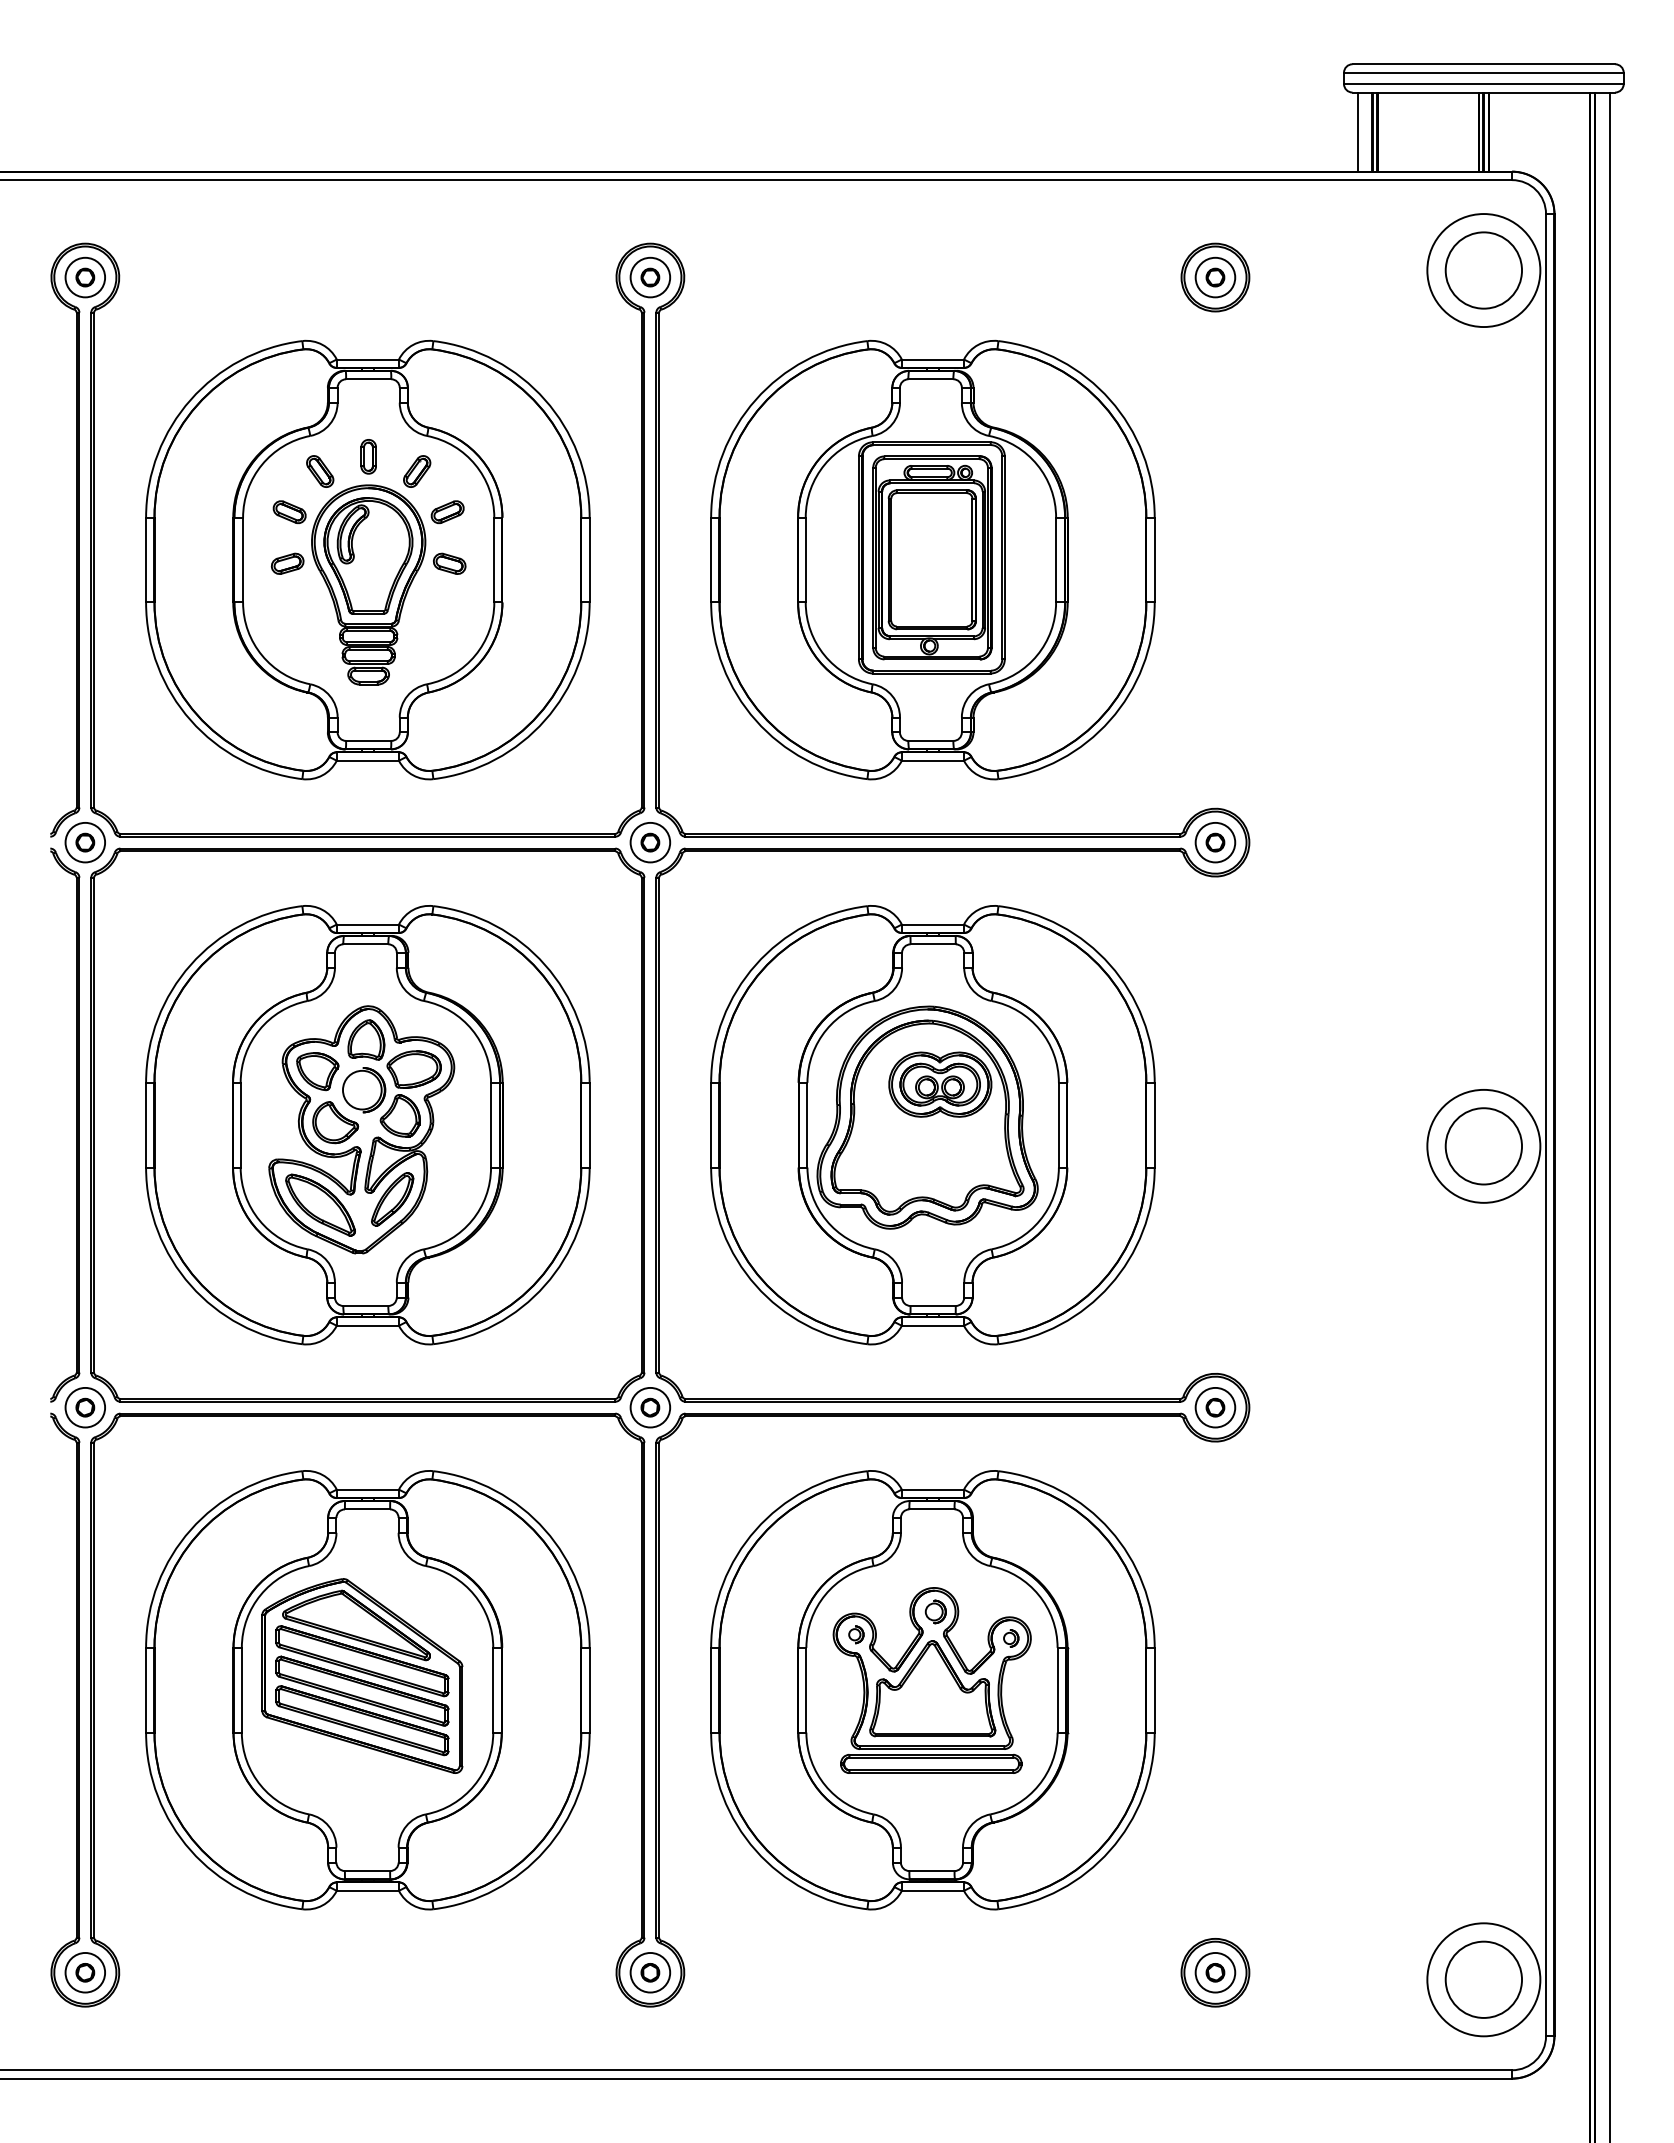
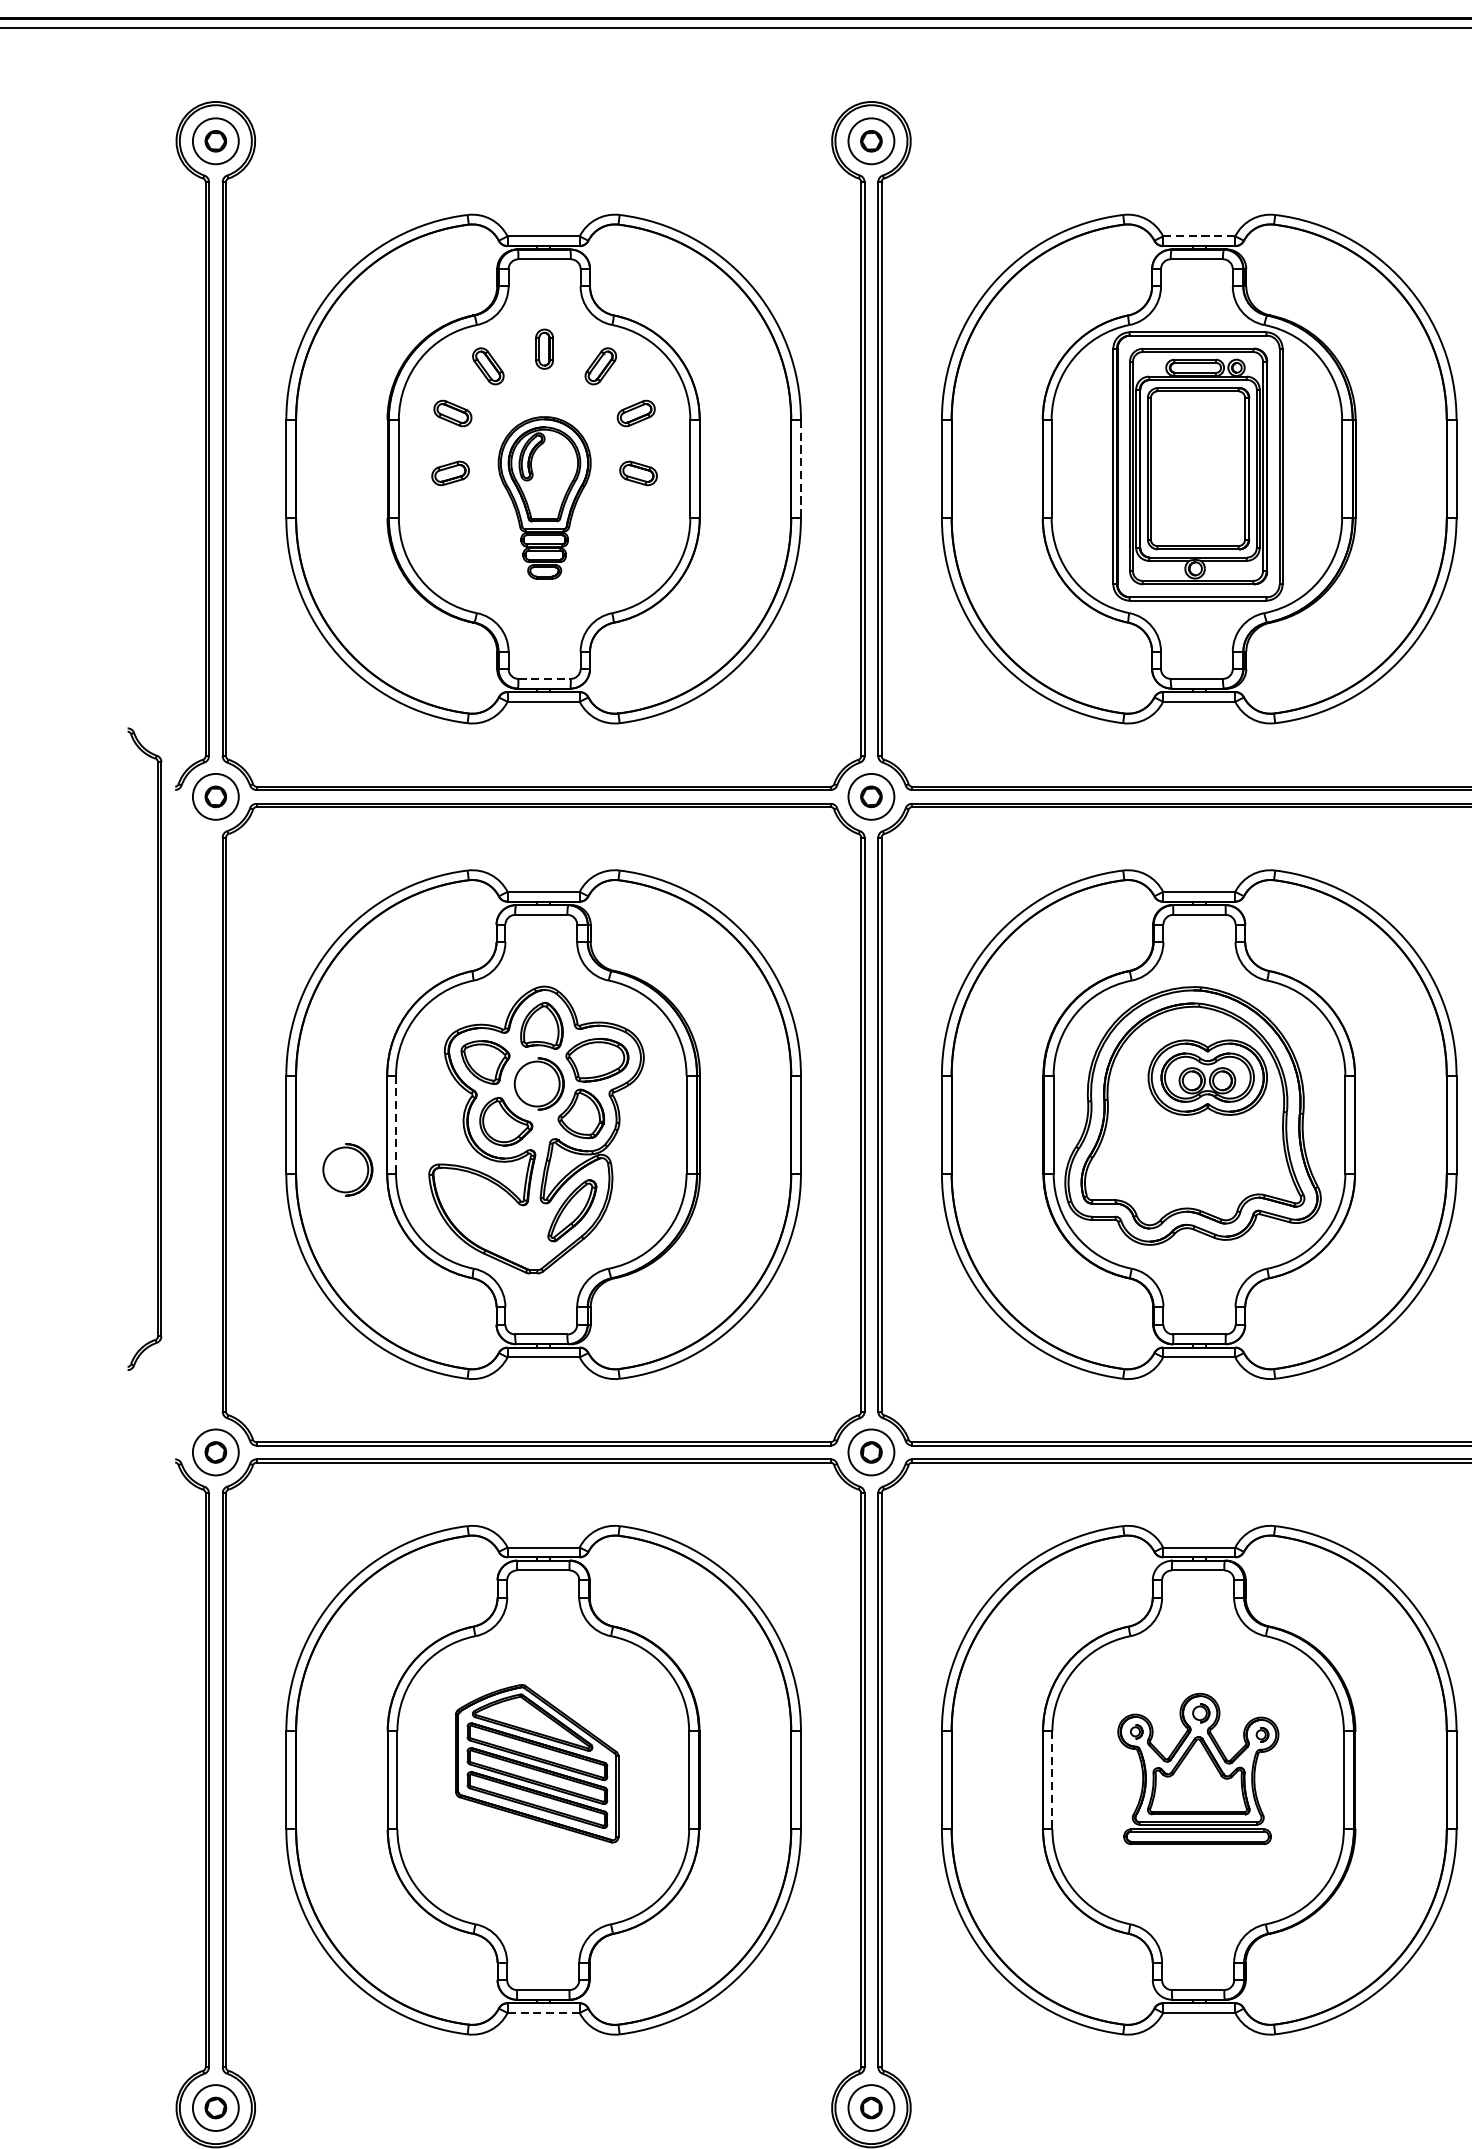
line: (933, 359) -> (1199, 236), solid -> dashed
line: (589, 560) -> (800, 469), solid -> dashed
part: (368, 584) -> (544, 497), size x0.7
line: (368, 740) -> (544, 678), solid -> dashed
part: (76, 1124) -> (158, 1048), moved
line: (240, 1125) -> (395, 1125), solid -> dashed
part: (199, 1164) -> (348, 1170), added
part: (320, 1204) -> (488, 1216), removed
part: (362, 1675) -> (537, 1763), size x0.7
part: (931, 1680) -> (1197, 1768), size x0.7
line: (806, 1690) -> (1052, 1780), solid -> dashed
line: (367, 1890) -> (543, 2012), solid -> dashed

